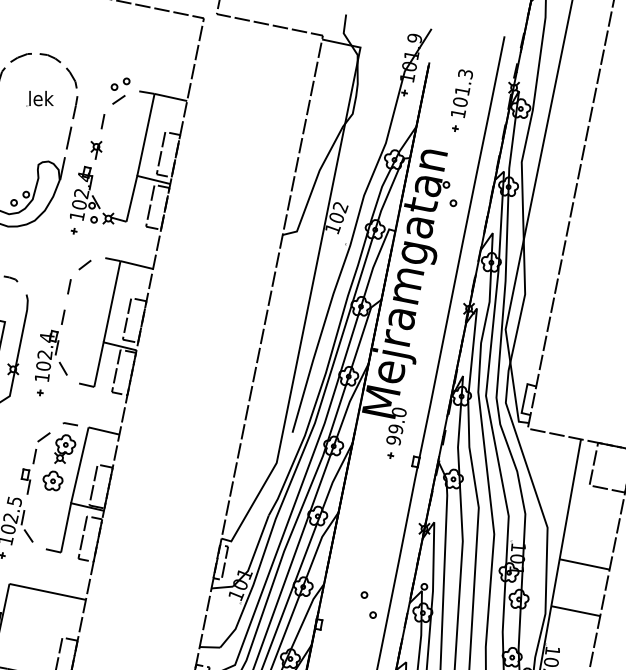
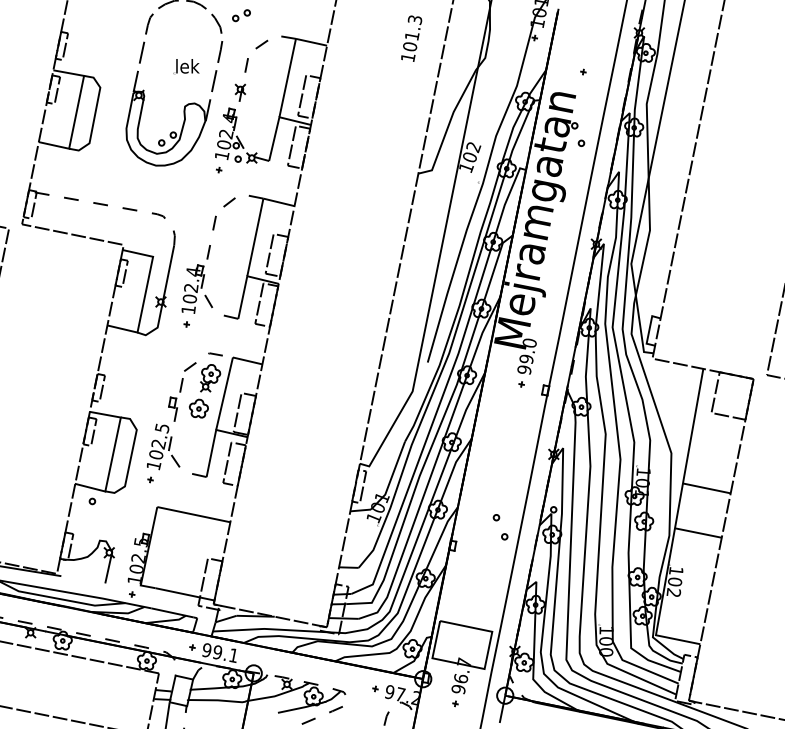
part: (120, 84) -> (241, 15), moved
text: (461, 93) -> (411, 38), moved
part: (40, 98) -> (186, 66), moved

